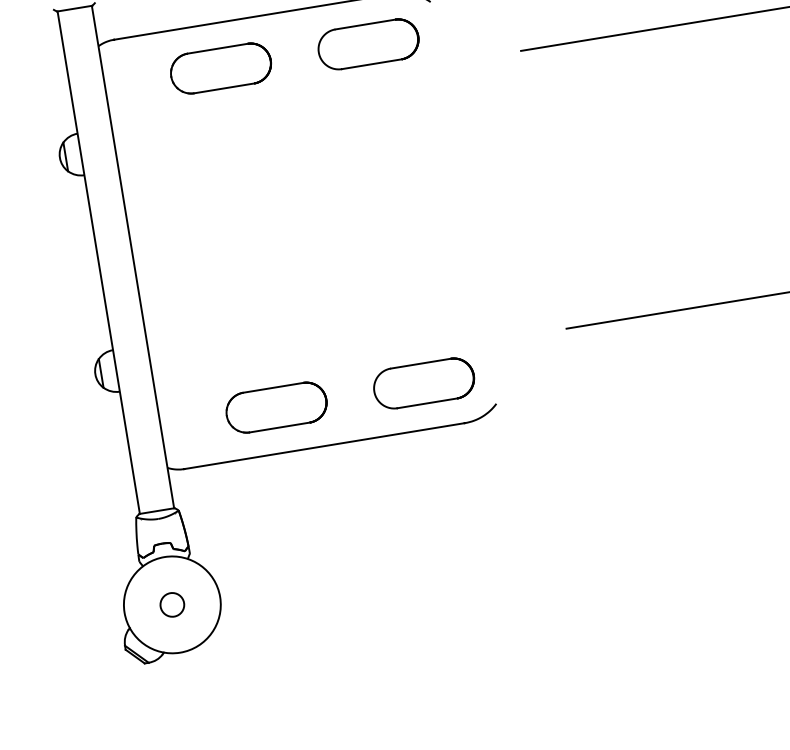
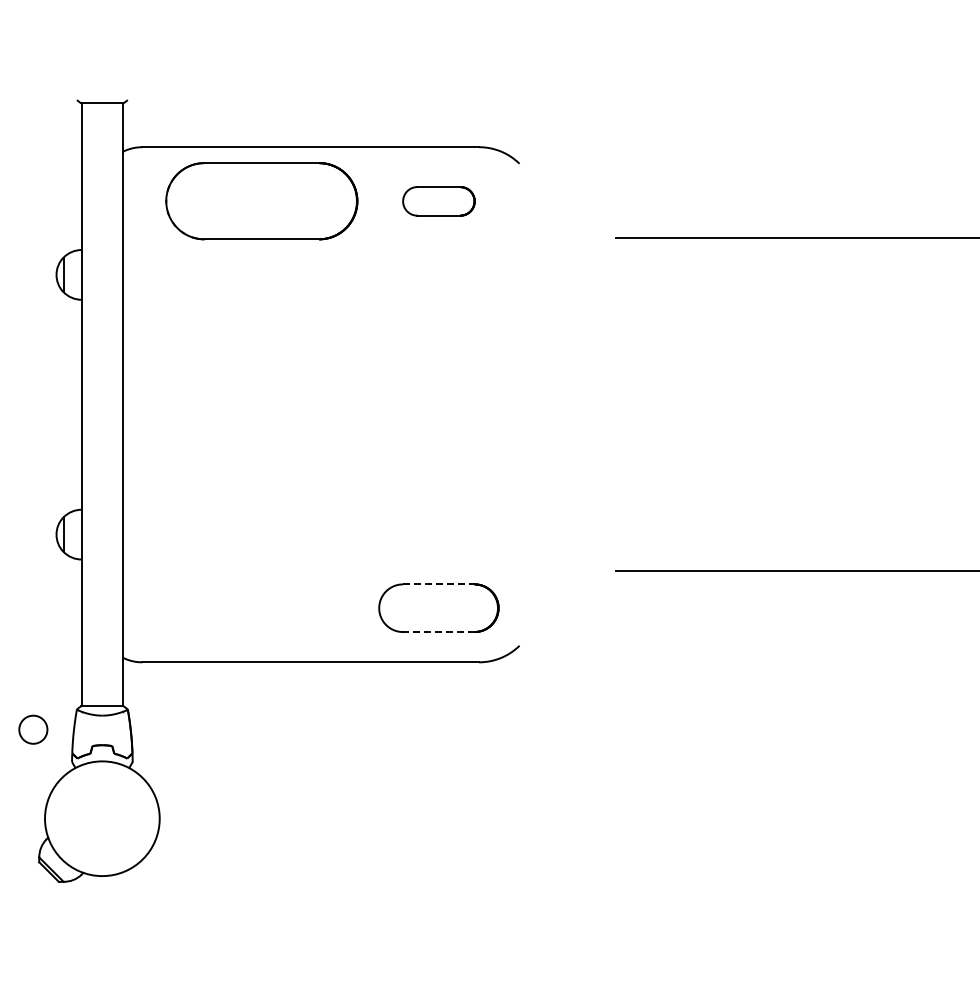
part: (368, 44) -> (438, 201), size x0.6
part: (220, 68) -> (261, 201), size x1.6
line: (420, 363) -> (438, 584), solid -> dashed
line: (427, 403) -> (438, 632), solid -> dashed
part: (276, 407) -> (261, 607), removed
circle: (172, 604) -> (33, 729), moved

